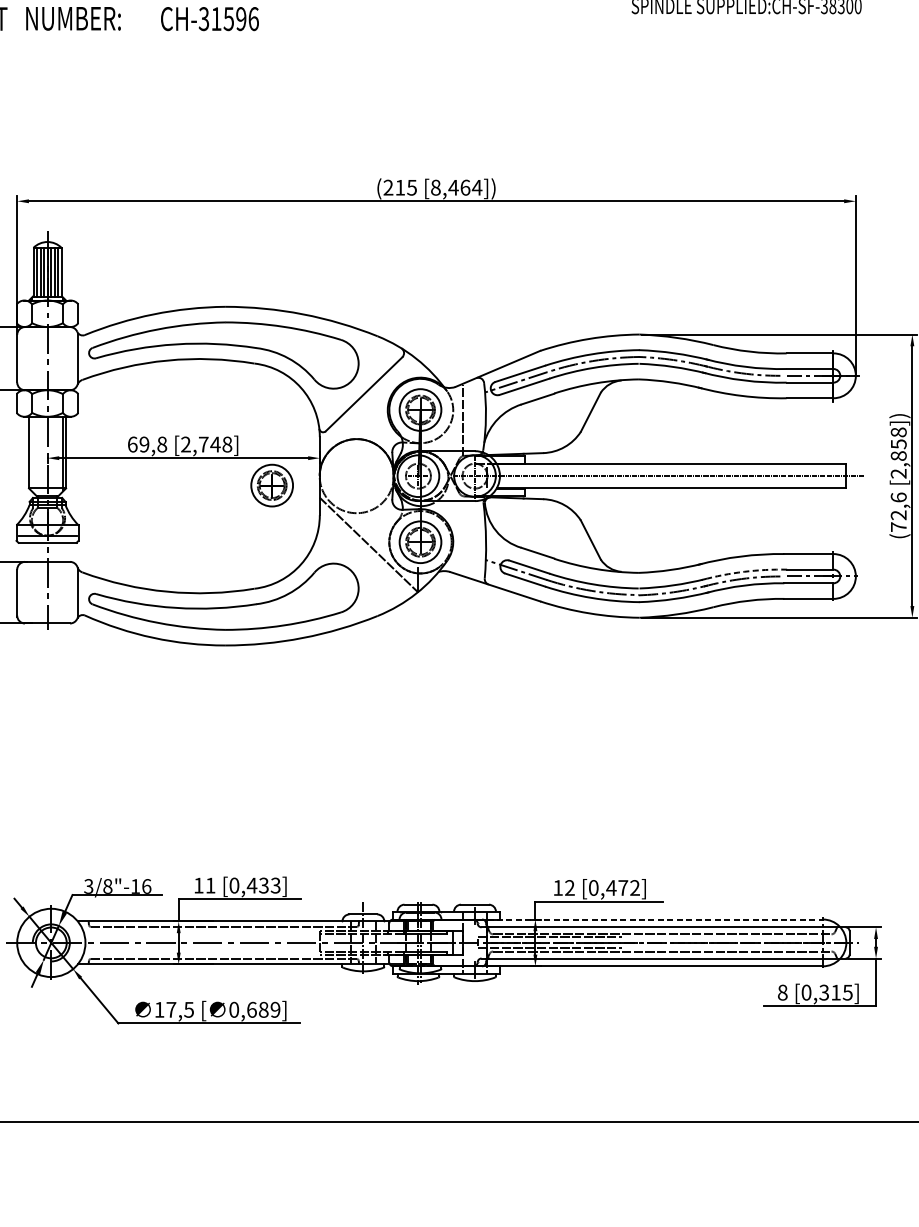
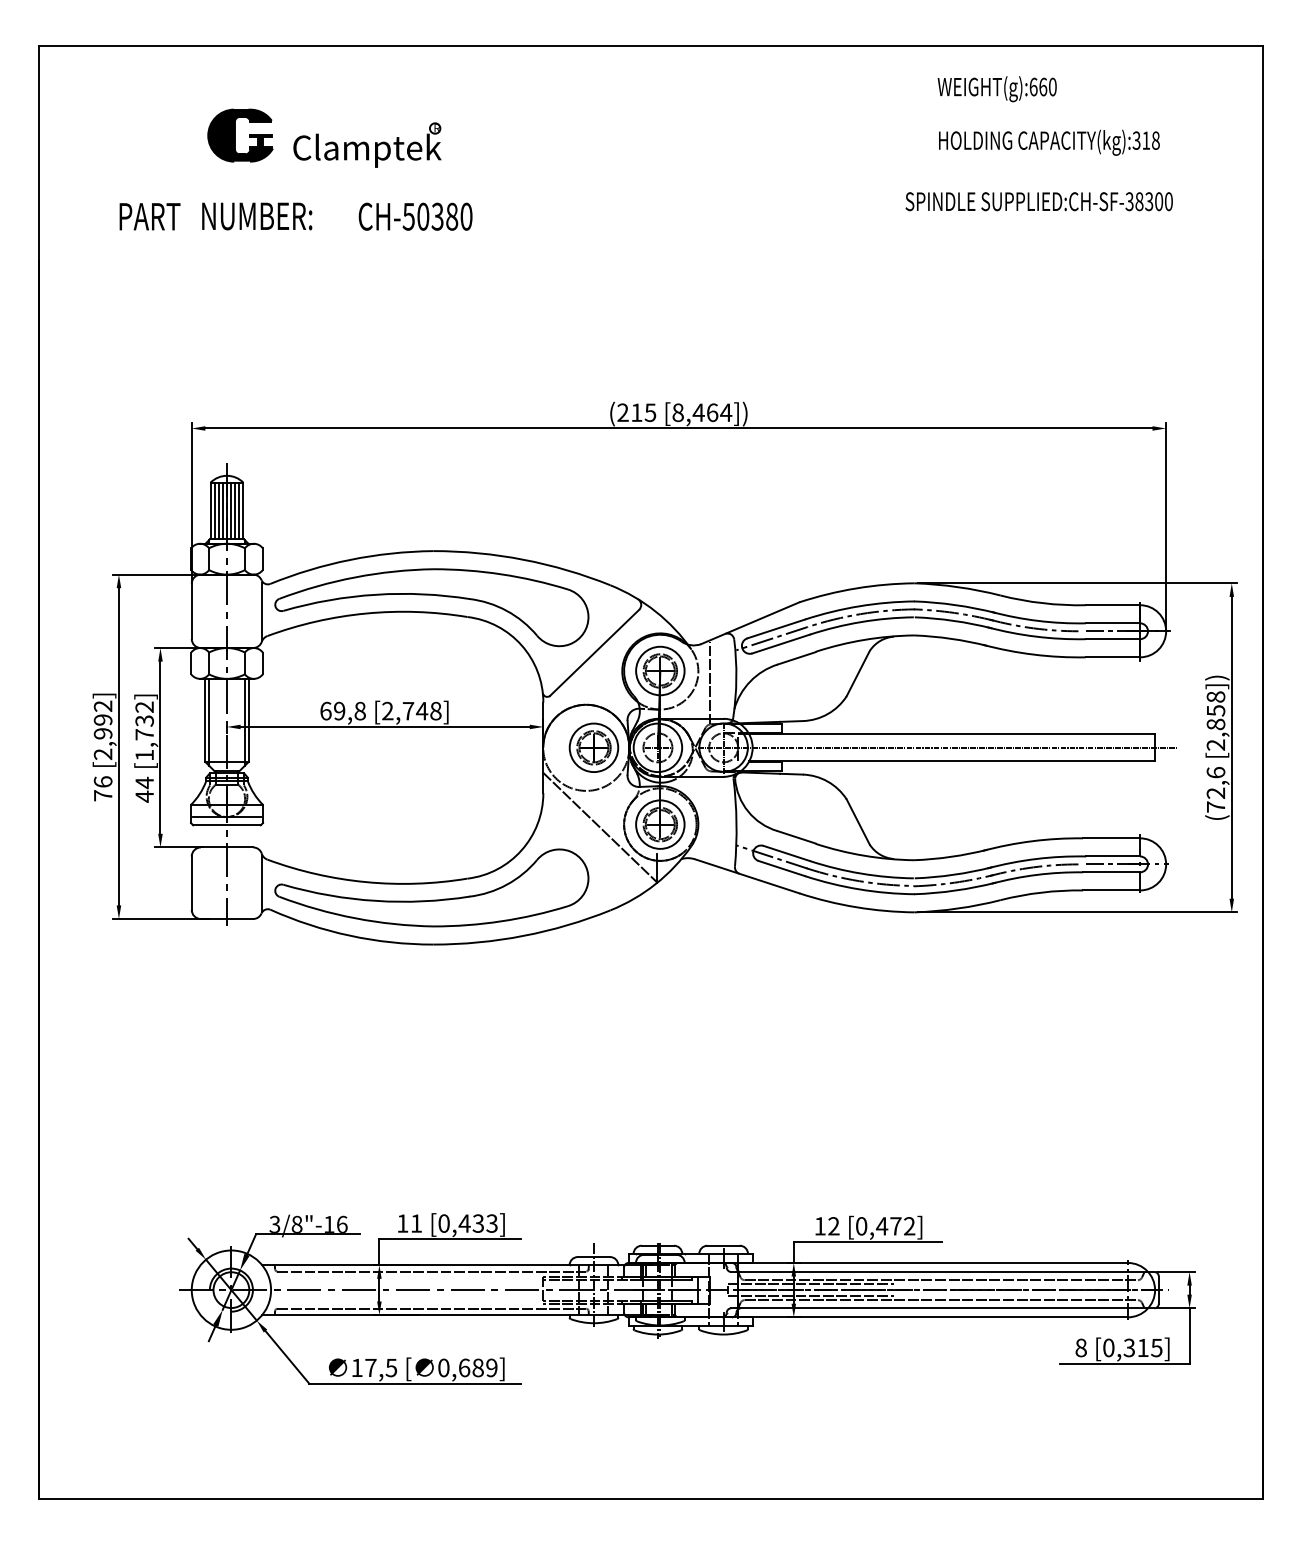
text: (228, 18) -> (437, 216), CH-31596 -> CH-50380
line: (31, 453) -> (208, 721), added
part: (271, 485) -> (593, 747), moved
arc: (744, 571) -> (1036, 858), dashed -> solid
line: (655, 919) -> (933, 1262), dashed -> solid

